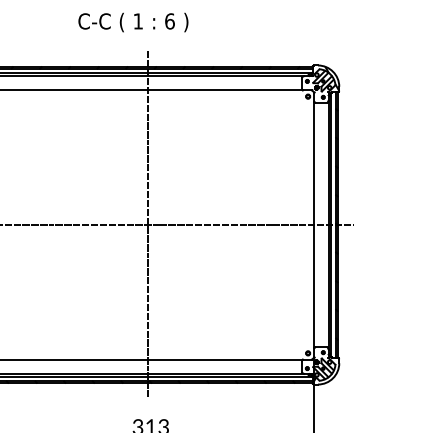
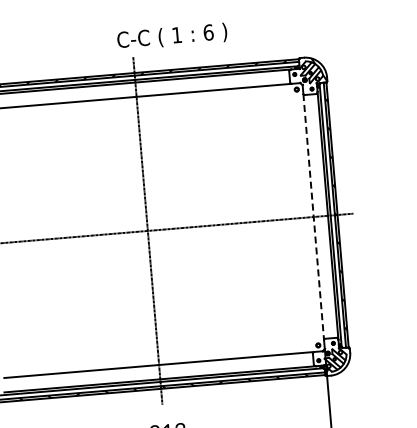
text: (133, 22) -> (172, 36), moved
line: (314, 225) -> (313, 217), solid -> dashed

